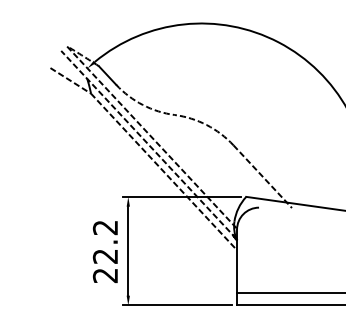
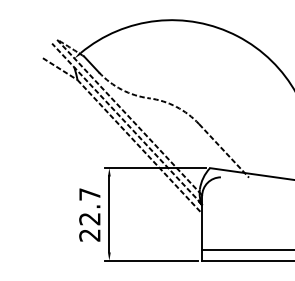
text: (105, 227) -> (89, 194), 22.2 -> 22.7

